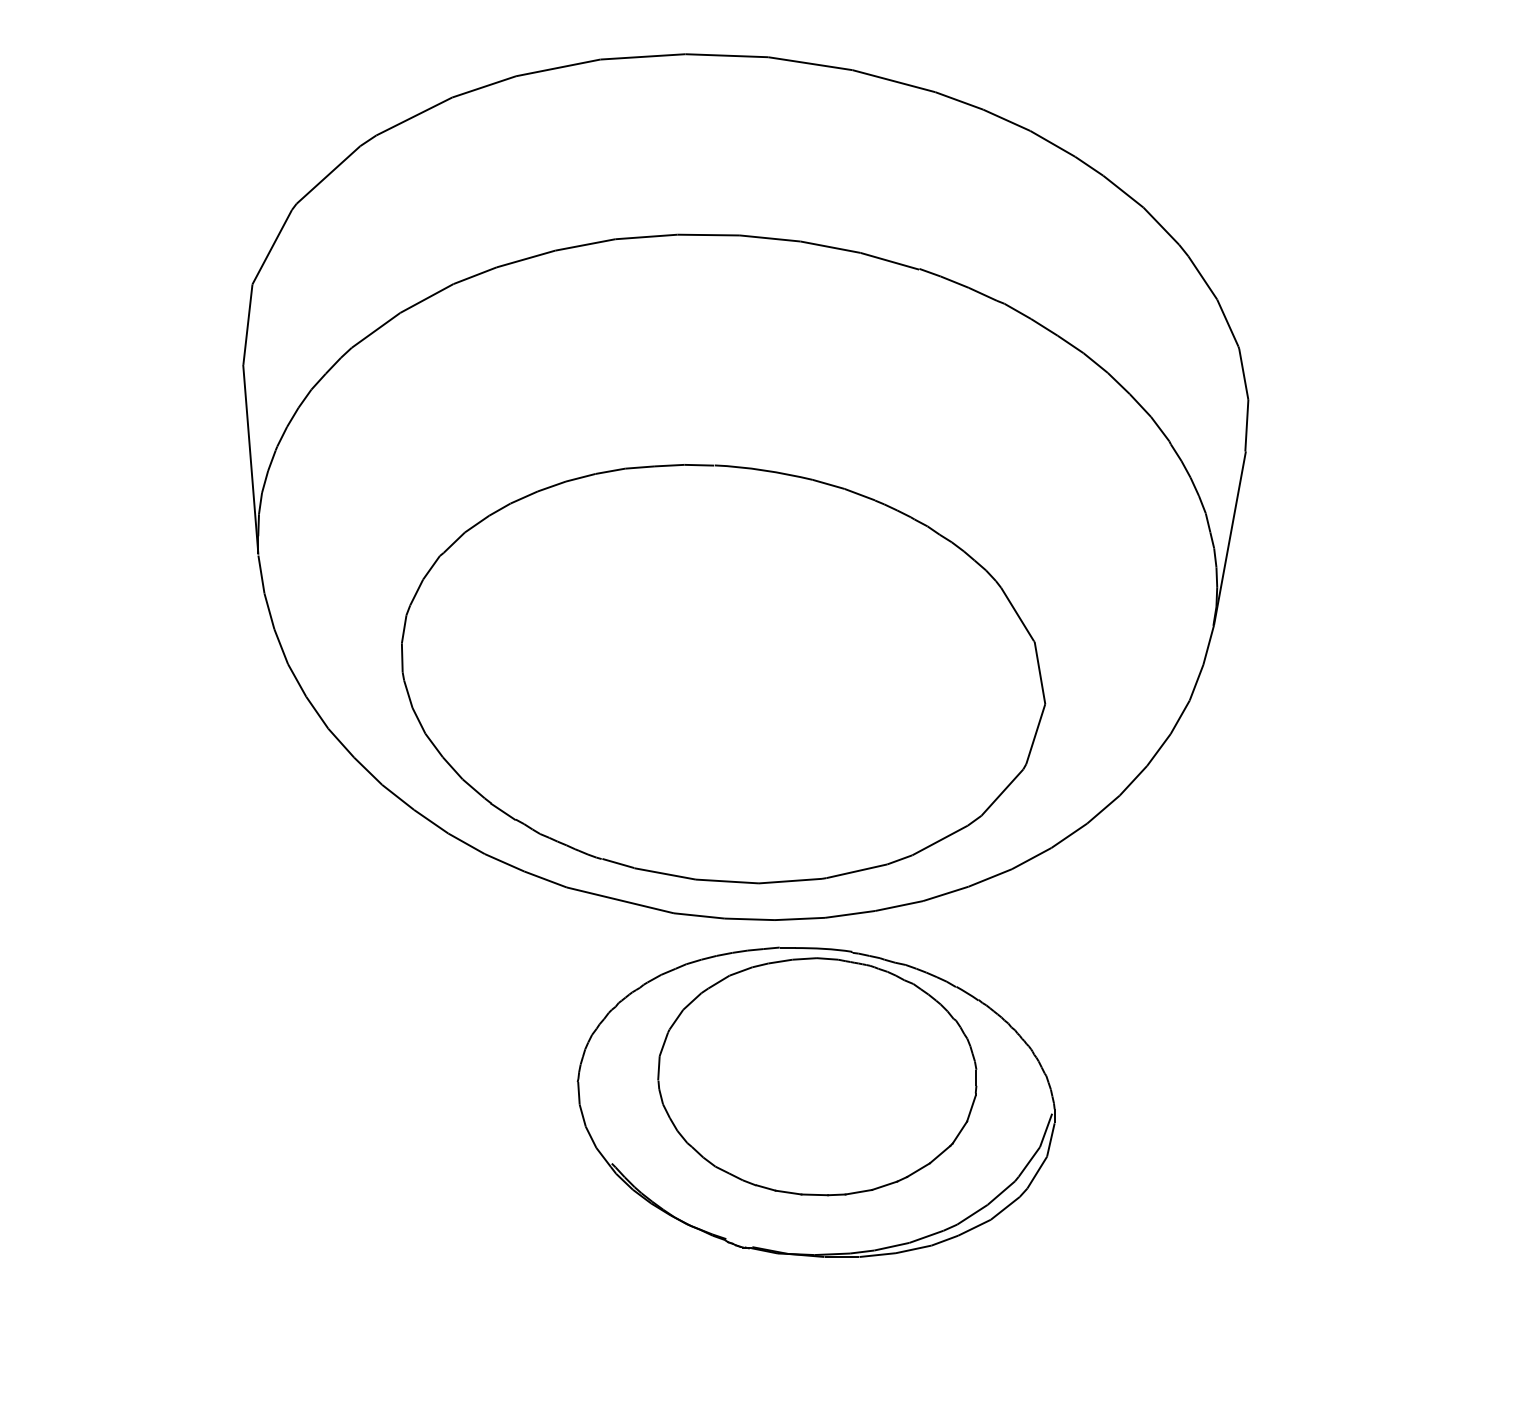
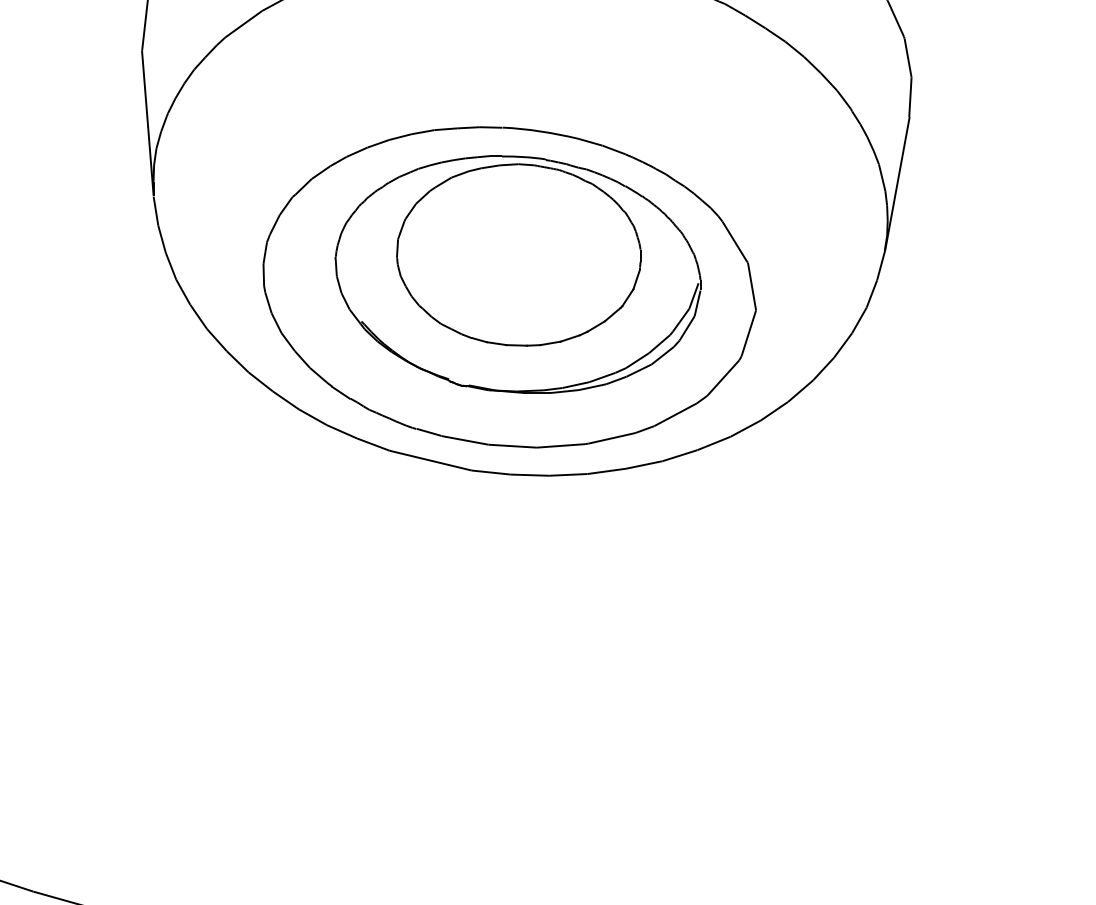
part: (815, 1101) -> (517, 273), moved

